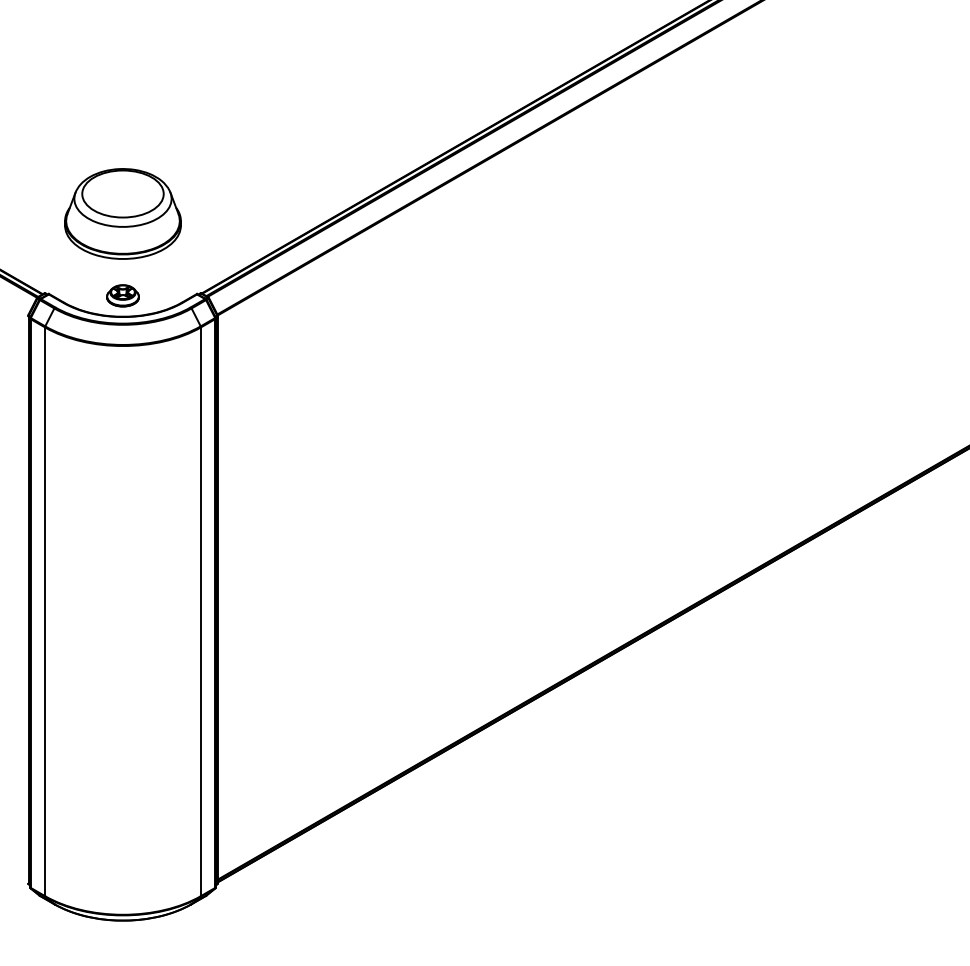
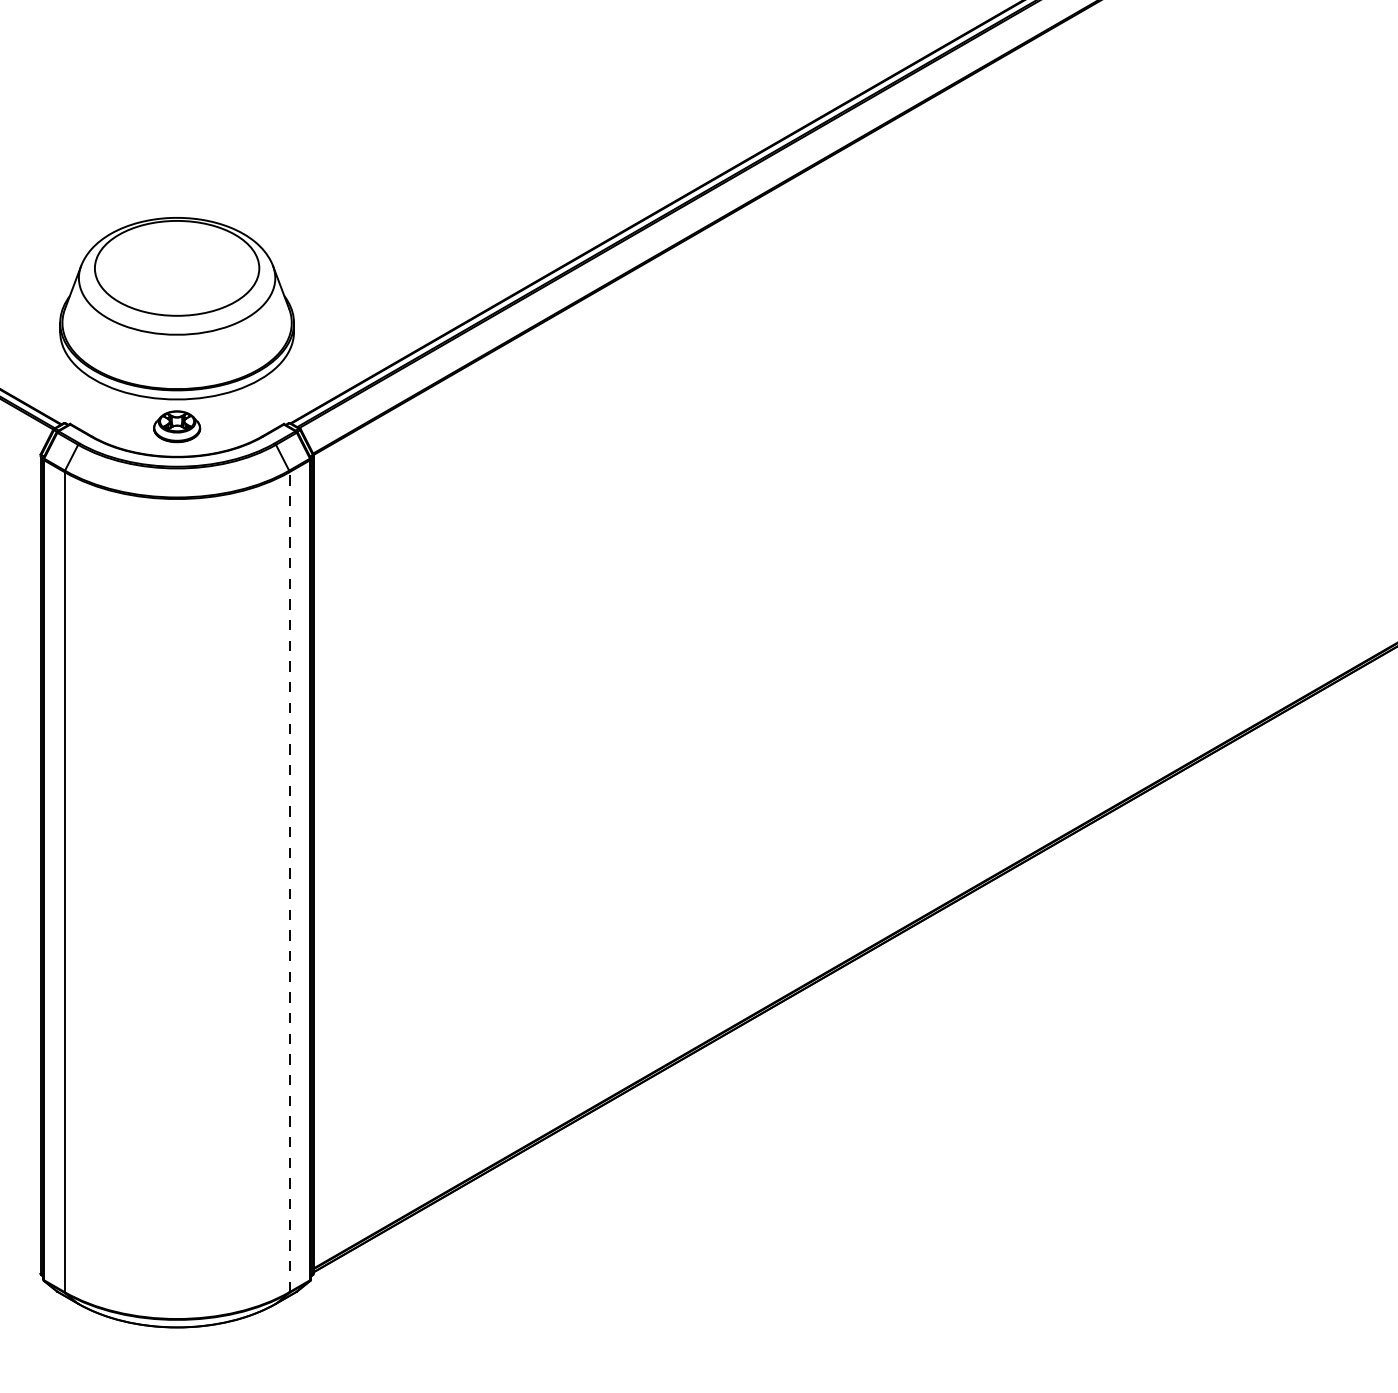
part: (122, 213) -> (176, 307), size x1.4
line: (201, 611) -> (290, 881), solid -> dashed

